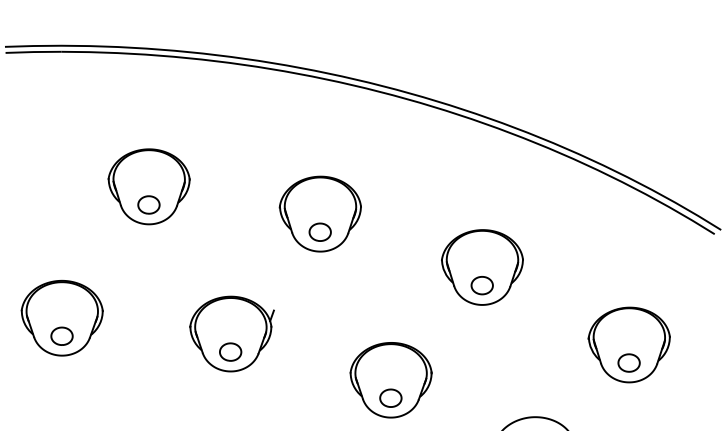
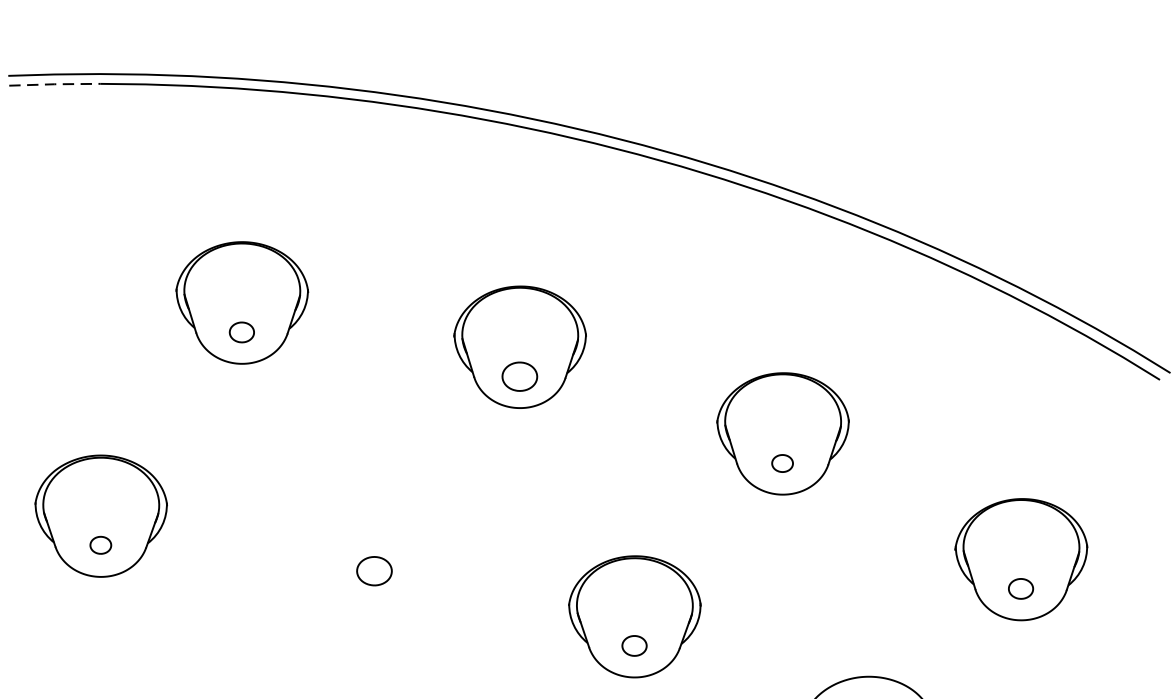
line: (33, 52) -> (54, 84), solid -> dashed
part: (148, 204) -> (241, 331), size x0.7
part: (481, 285) -> (781, 463), size x0.6
part: (231, 333) -> (375, 540), removed
part: (61, 335) -> (100, 544), size x0.6
part: (628, 362) -> (1020, 588), size x0.7
part: (390, 397) -> (633, 644), size x0.7

